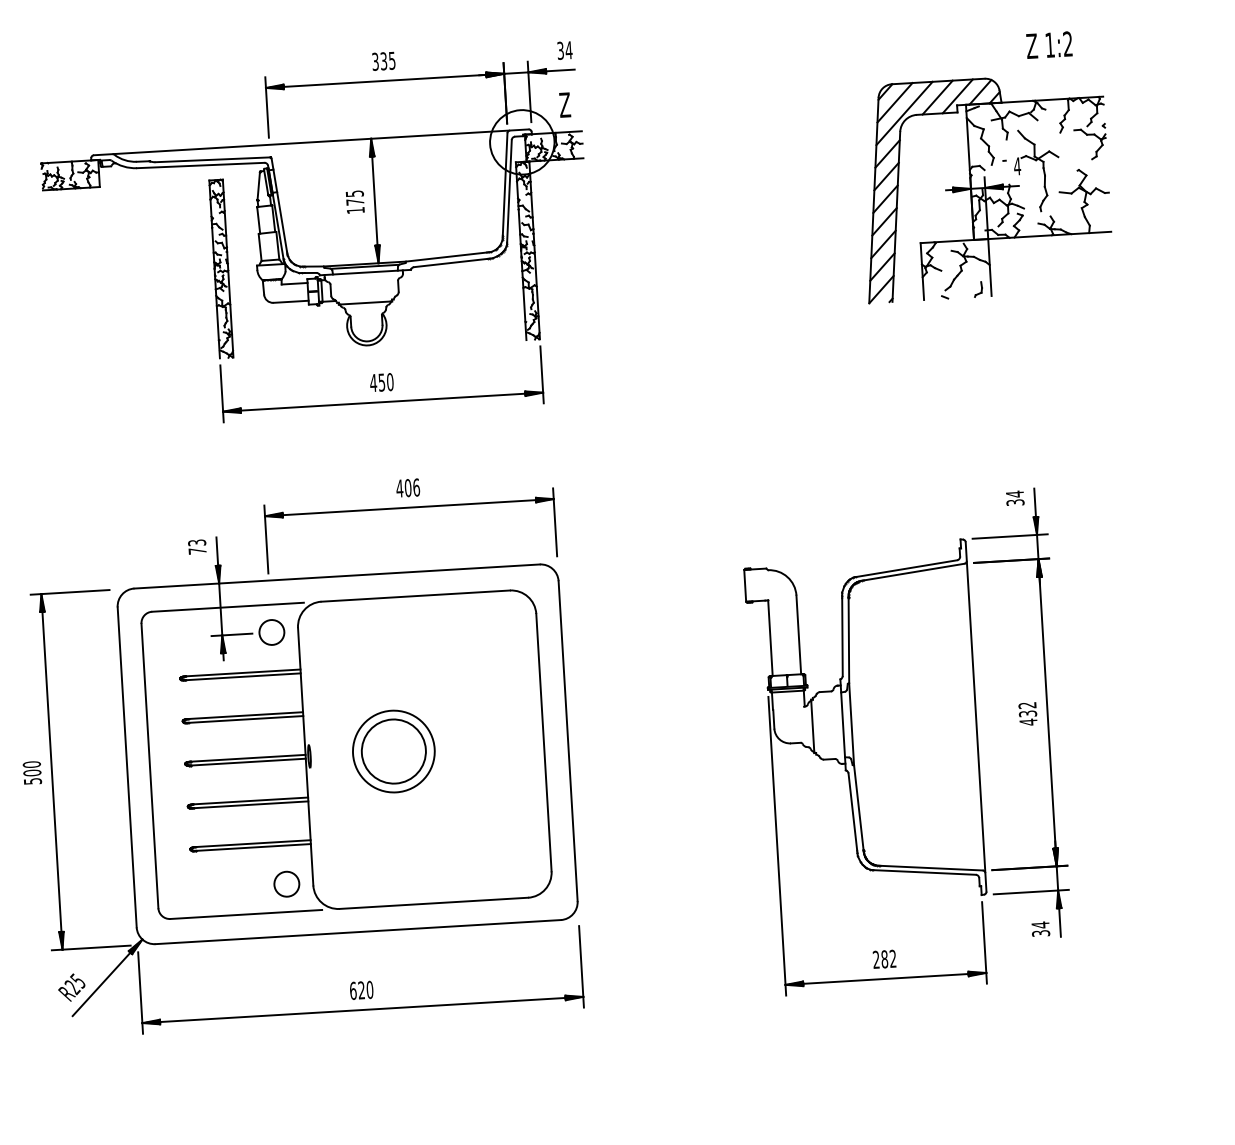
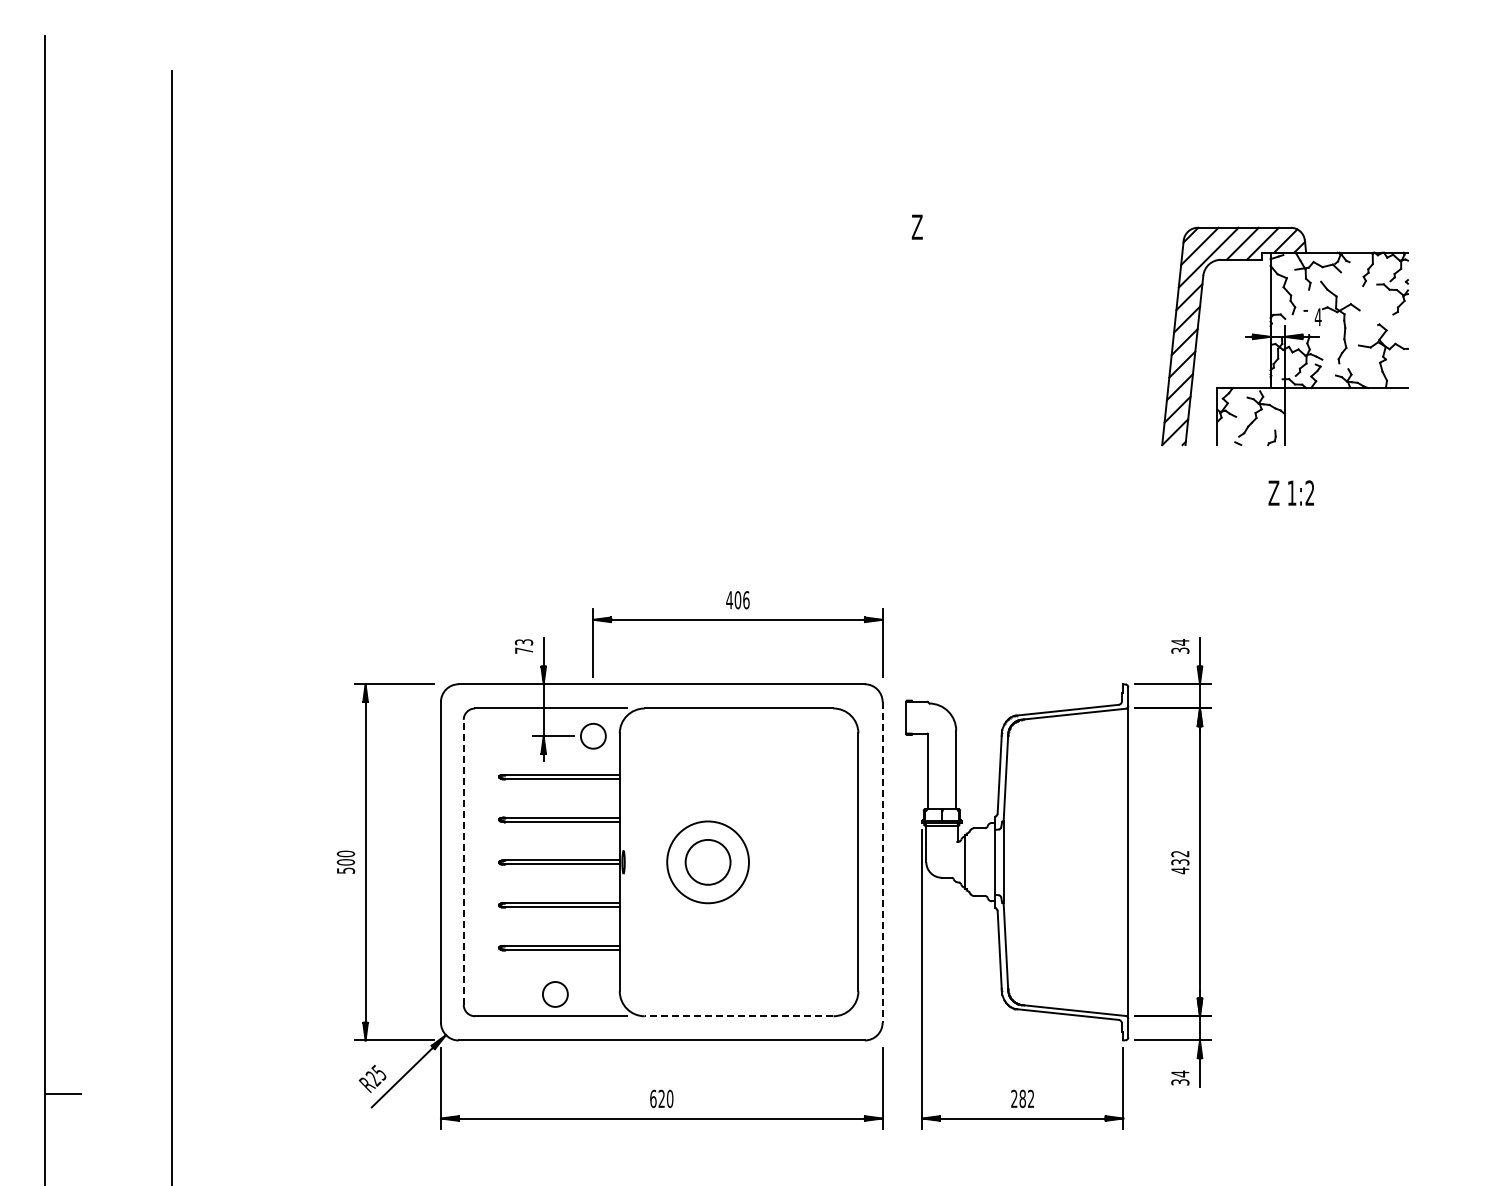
text: (1048, 44) -> (1290, 492), moved
part: (985, 187) -> (1285, 336), moved
part: (316, 236) -> (661, 343), removed
line: (567, 741) -> (882, 862), solid -> dashed
part: (907, 742) -> (1058, 883), moved
circle: (394, 751) -> (708, 862), size x0.7
line: (149, 765) -> (463, 861), solid -> dashed
circle: (286, 884) -> (555, 994), moved
line: (433, 903) -> (738, 1016), solid -> dashed

